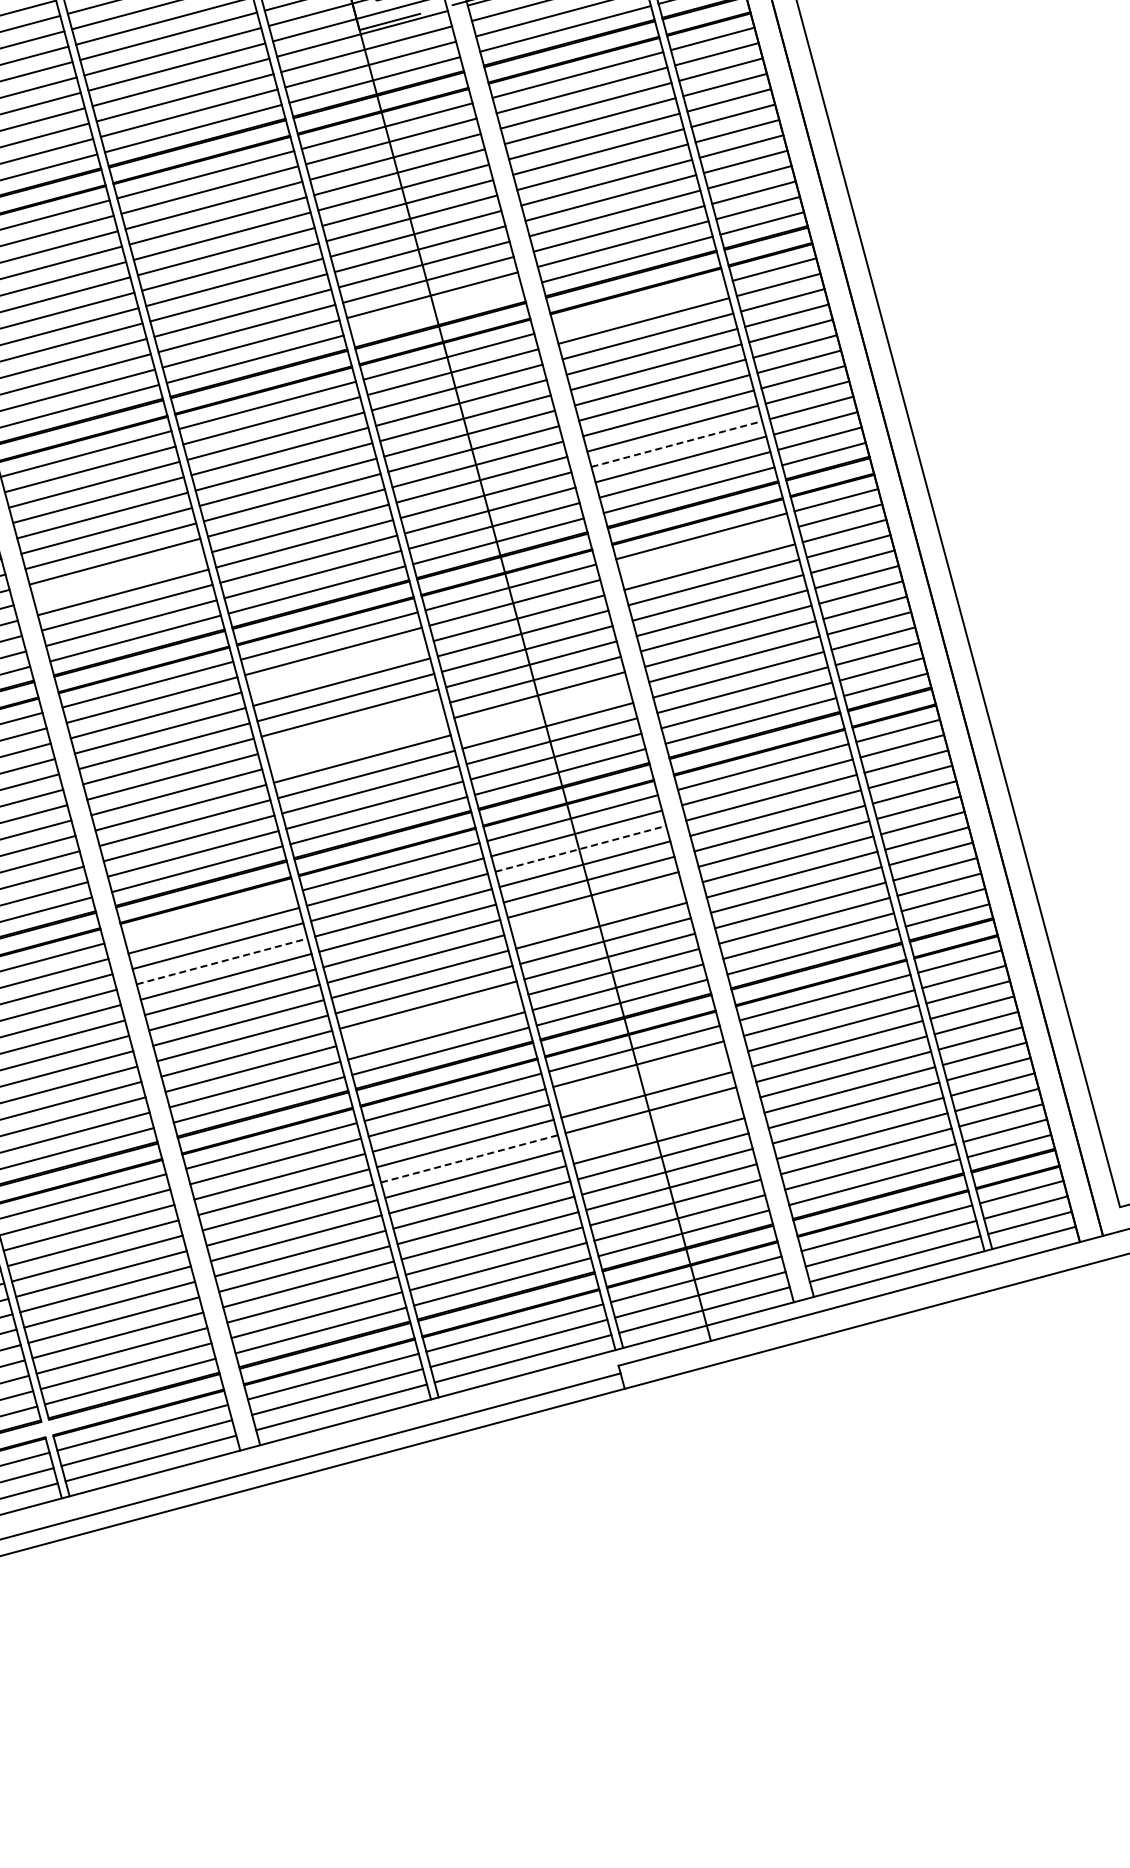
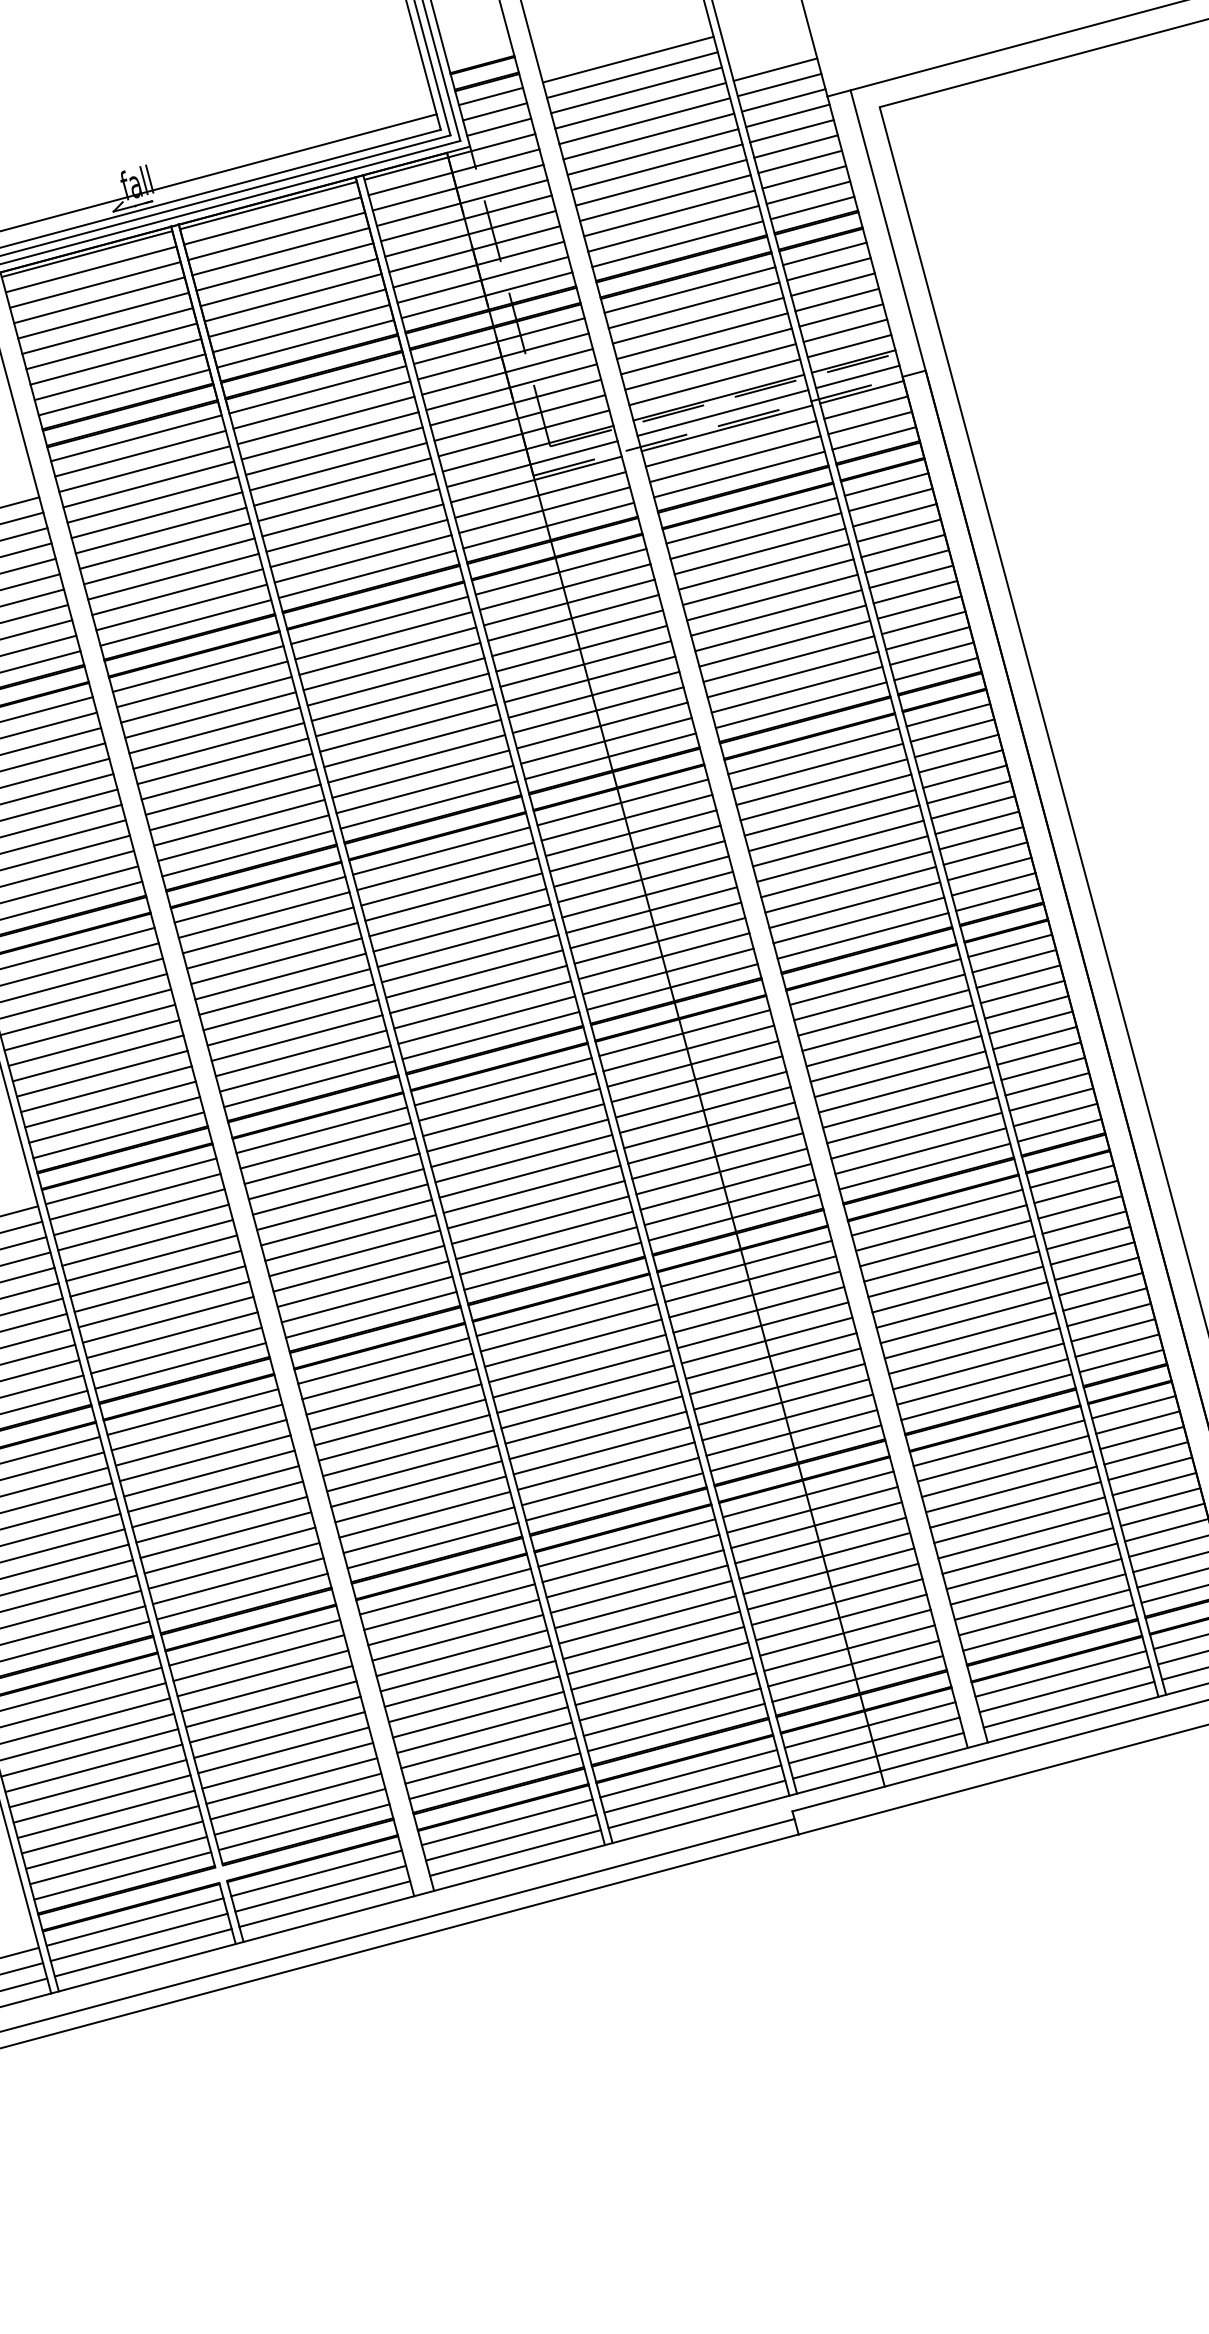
line: (639, 305) -> (813, 751), added
line: (436, 310) -> (610, 756), added
line: (677, 443) -> (851, 889), dashed -> solid
line: (705, 551) -> (879, 997), added
line: (118, 576) -> (292, 1022), added
line: (337, 666) -> (511, 1112), added
line: (543, 709) -> (717, 1155), added
line: (353, 727) -> (527, 1173), added
line: (357, 742) -> (531, 1188), added
line: (581, 848) -> (755, 1294), dashed -> solid
line: (596, 909) -> (770, 1355), added
line: (209, 914) -> (383, 1360), added
line: (222, 960) -> (396, 1406), dashed -> solid
line: (431, 1019) -> (605, 1465), added
line: (642, 1079) -> (816, 1525), added
line: (654, 1125) -> (828, 1571), added
line: (469, 1158) -> (643, 1604), dashed -> solid

